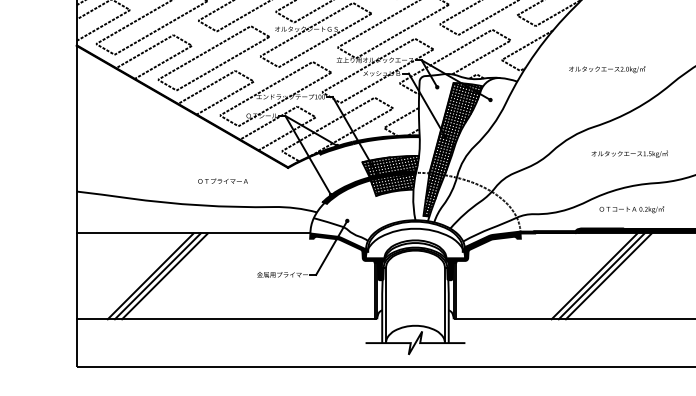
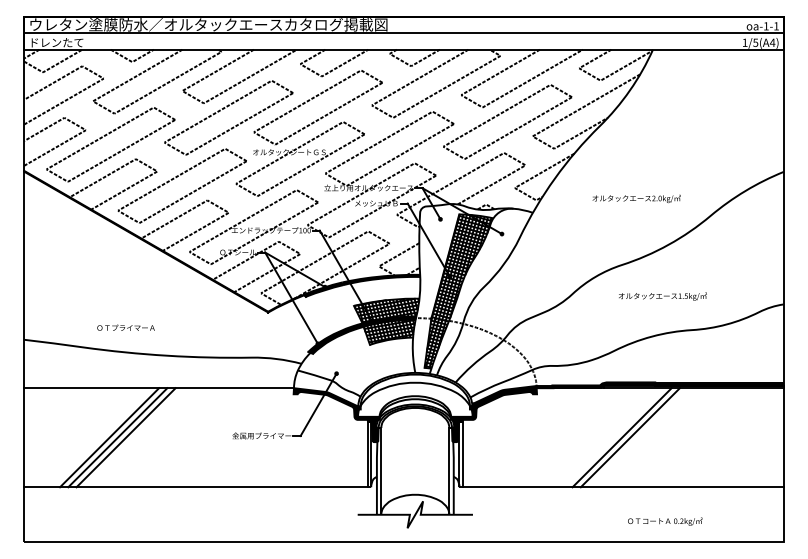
text: (222, 180) -> (125, 327), moved
text: (632, 209) -> (665, 521), moved
line: (608, 276) -> (638, 437), removed

